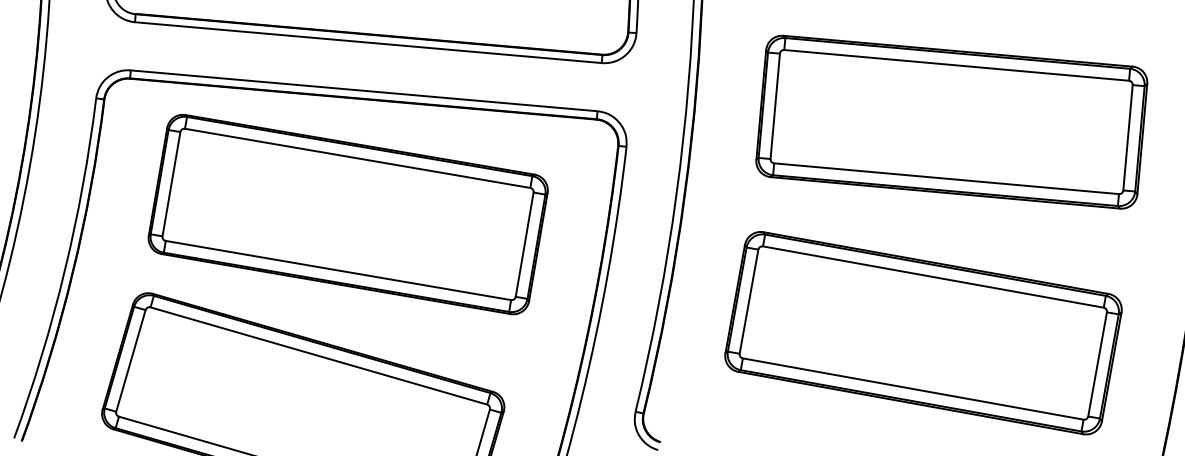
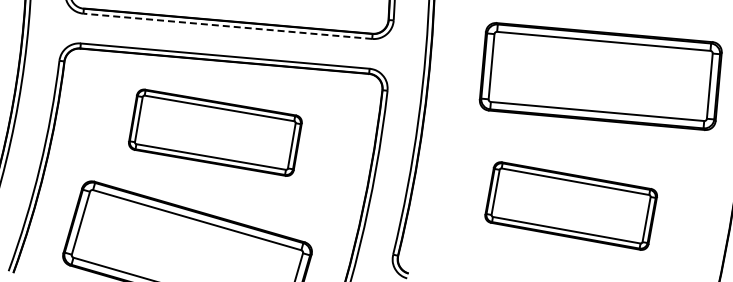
line: (367, 42) -> (227, 26), solid -> dashed
part: (951, 122) -> (600, 76), moved
part: (348, 214) -> (215, 132), size x0.7
part: (922, 332) -> (570, 205), size x0.7

